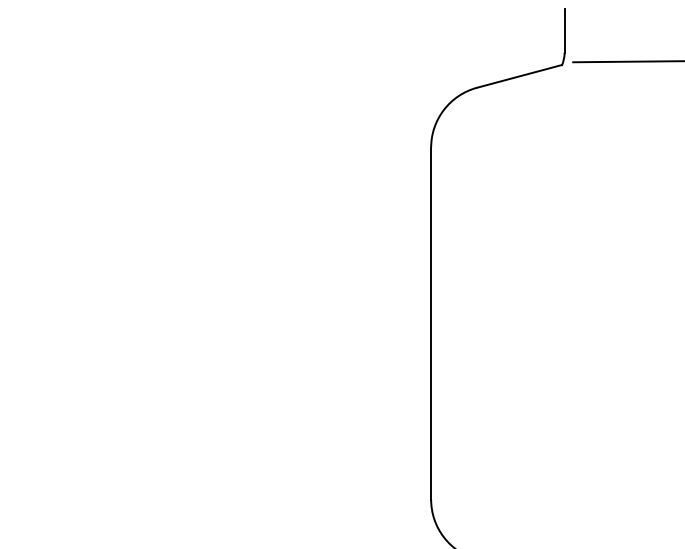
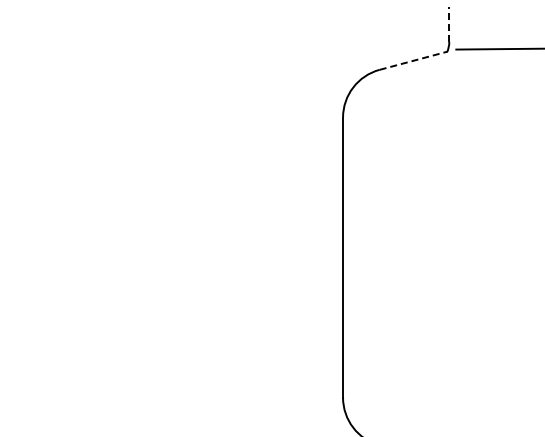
line: (564, 30) -> (449, 24), solid -> dashed
line: (519, 76) -> (413, 60), solid -> dashed

